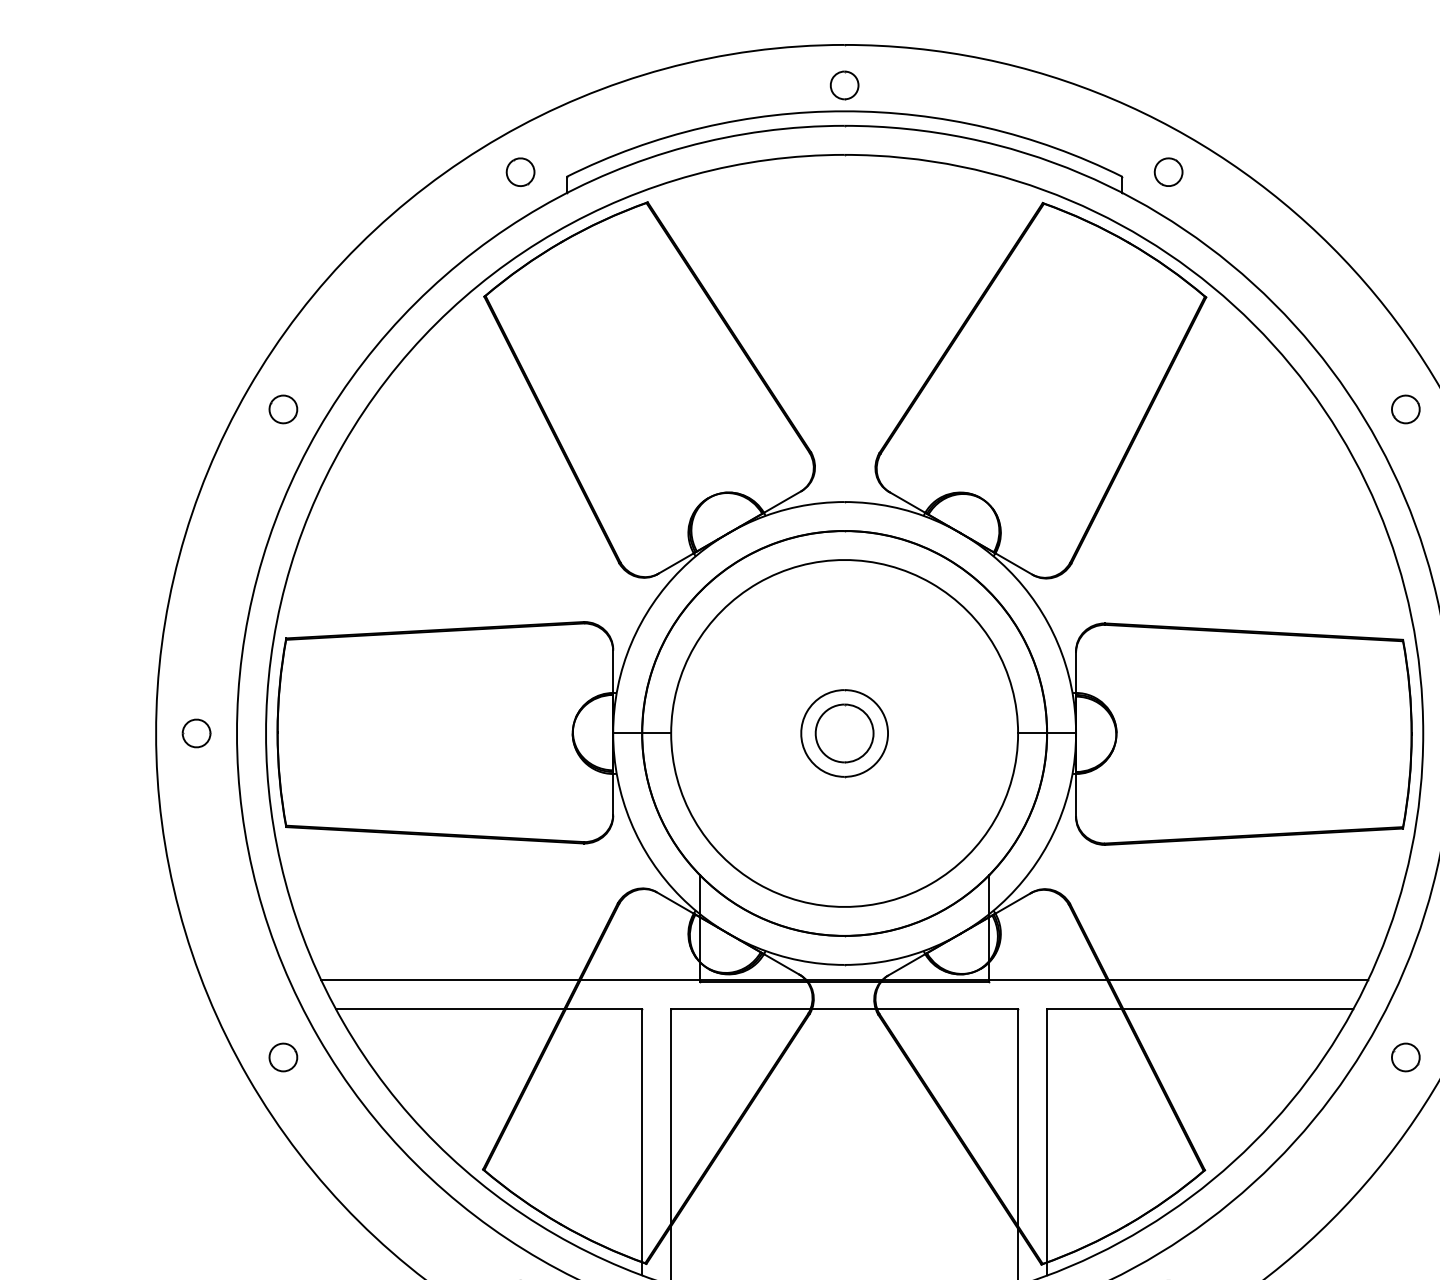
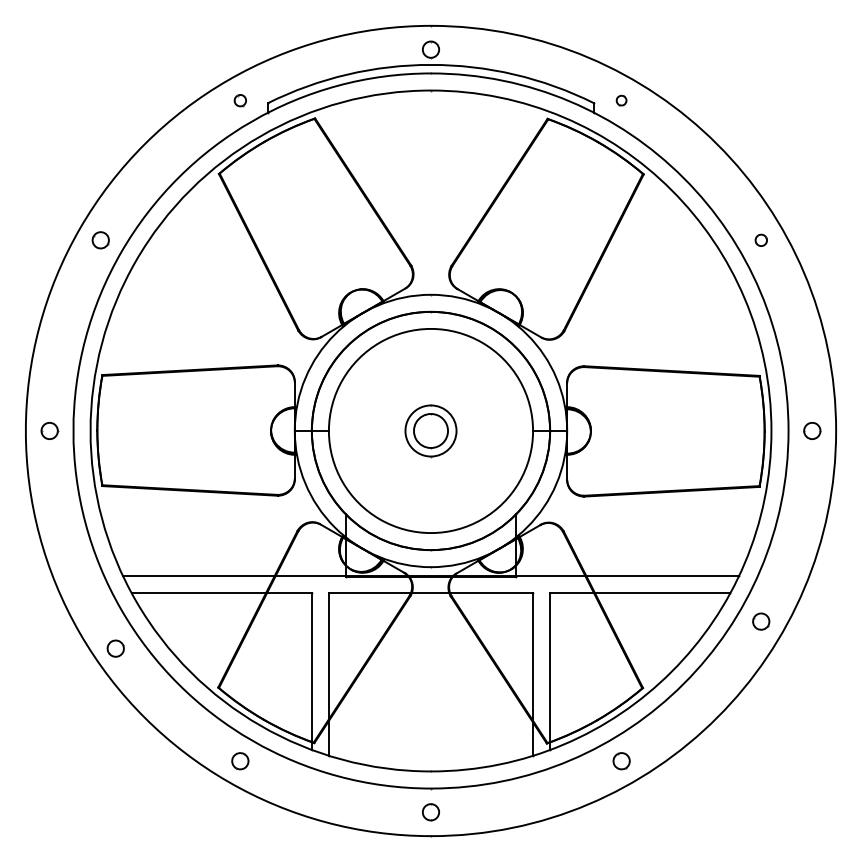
part: (520, 171) -> (240, 100), size x0.7
part: (1168, 171) -> (621, 100), size x0.6
part: (1406, 409) -> (761, 240), size x0.7
part: (282, 1057) -> (115, 648), moved

